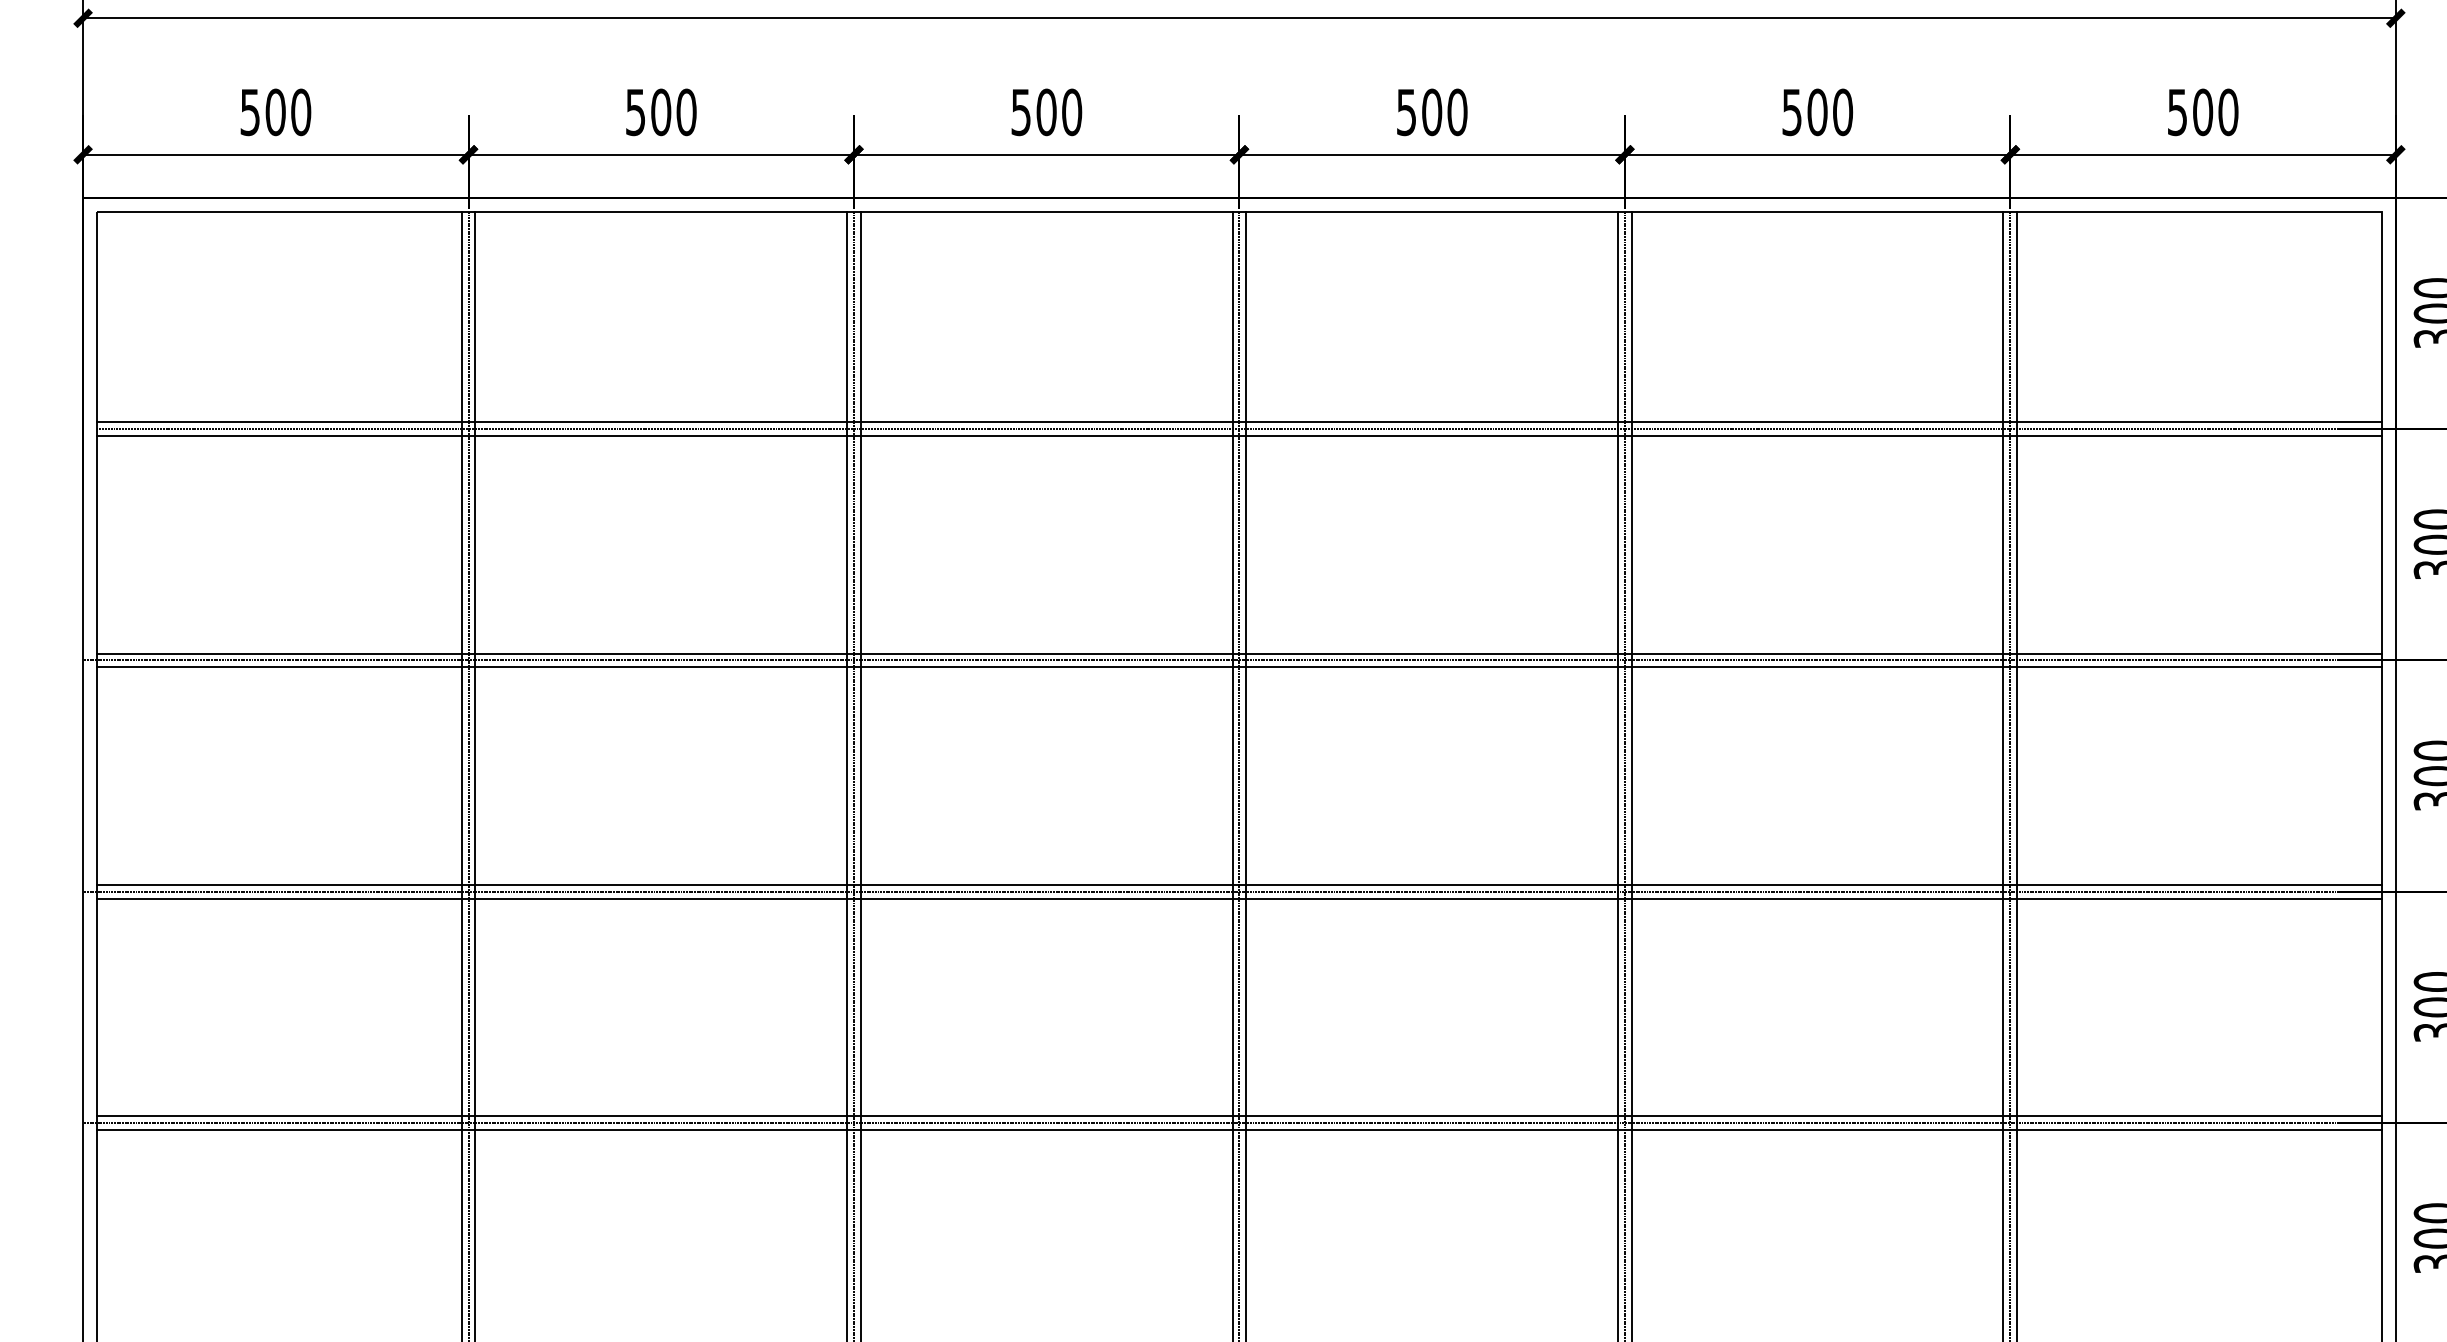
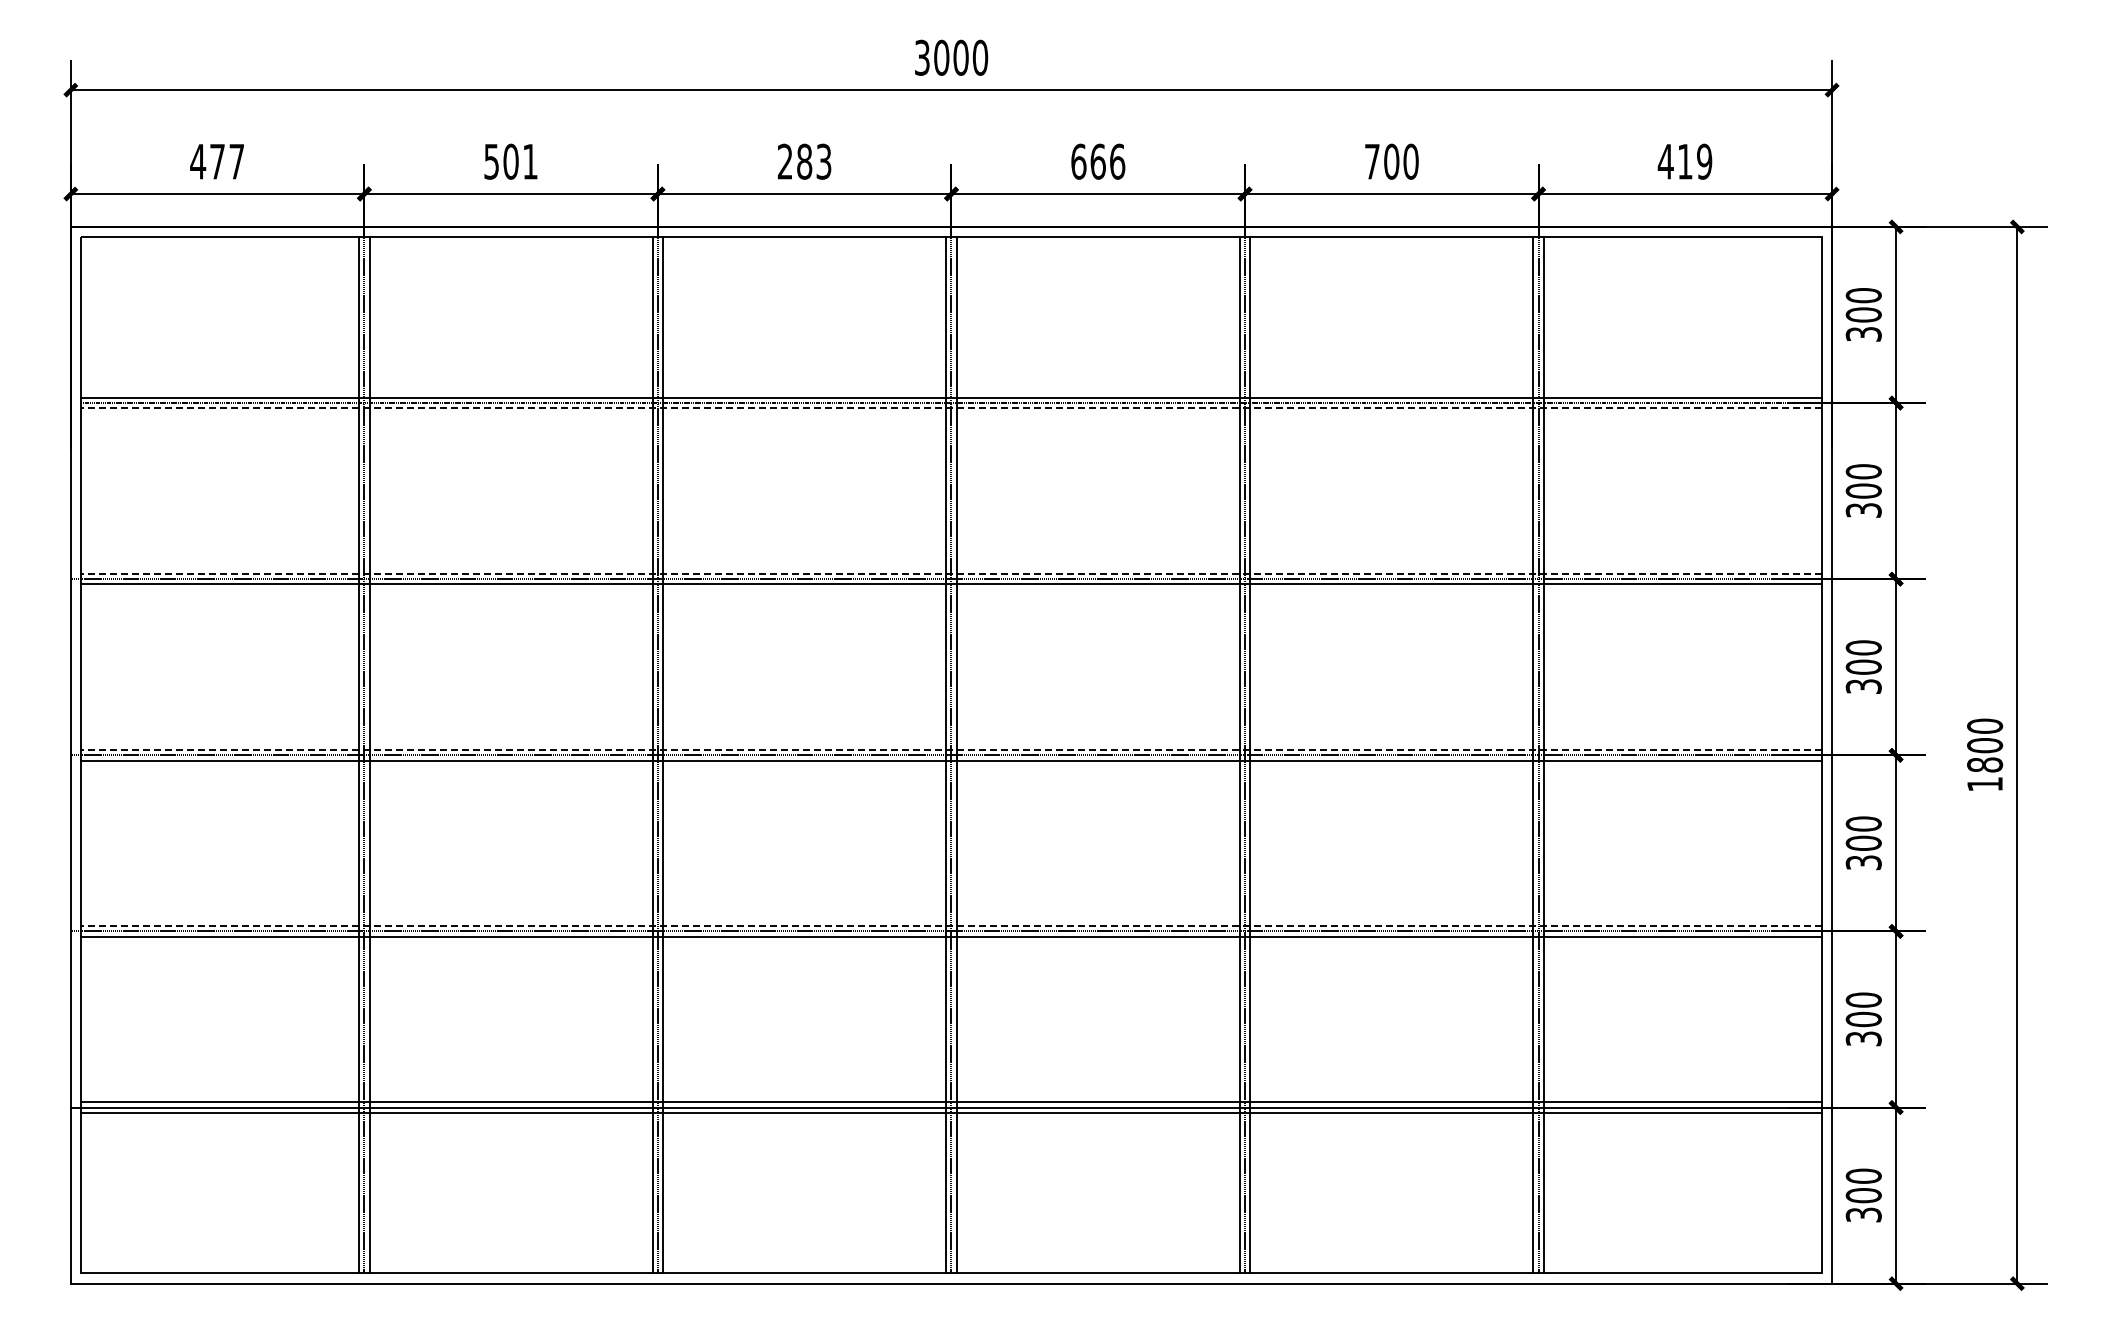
text: (275, 112) -> (217, 161), 500 -> 477
text: (686, 112) -> (530, 161), 500 -> 501
text: (1046, 112) -> (804, 161), 500 -> 283
text: (1432, 112) -> (1098, 161), 500 -> 666
text: (1792, 112) -> (1372, 161), 500 -> 700
text: (2201, 112) -> (1684, 161), 500 -> 419
line: (1238, 436) -> (950, 408), solid -> dashed
line: (1238, 653) -> (950, 573), solid -> dashed
line: (1238, 885) -> (950, 750), solid -> dashed
line: (1238, 1116) -> (950, 926), solid -> dashed

